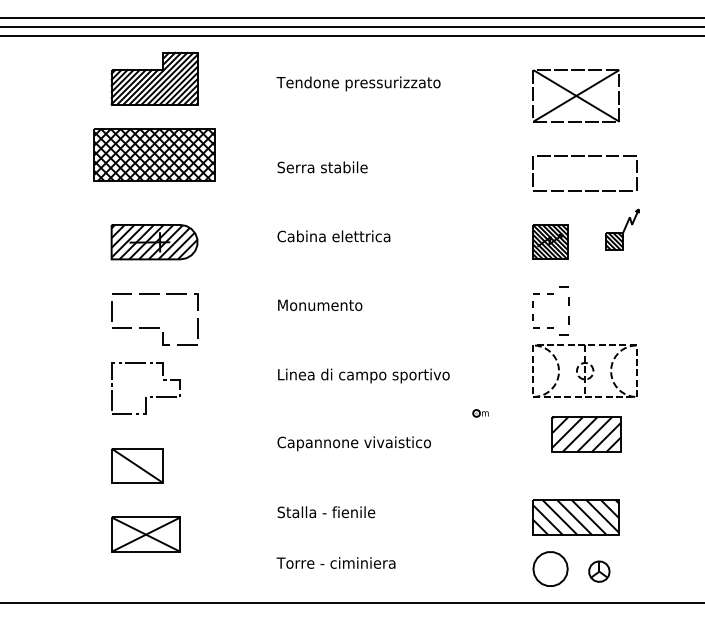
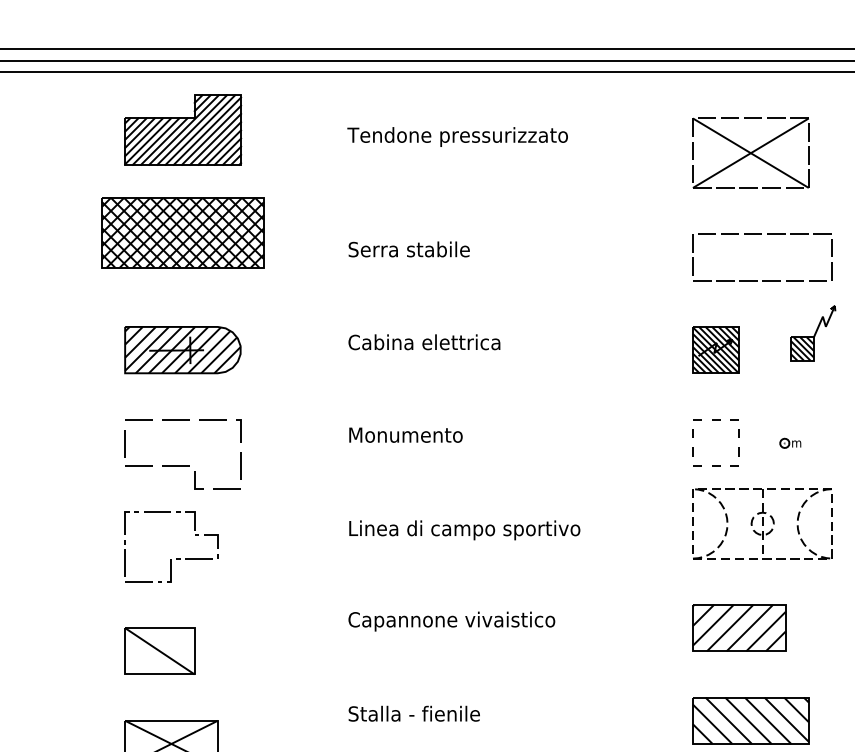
part: (564, 310) -> (734, 442), size x0.71
part: (480, 413) -> (790, 443), moved
part: (586, 434) -> (738, 627), moved

